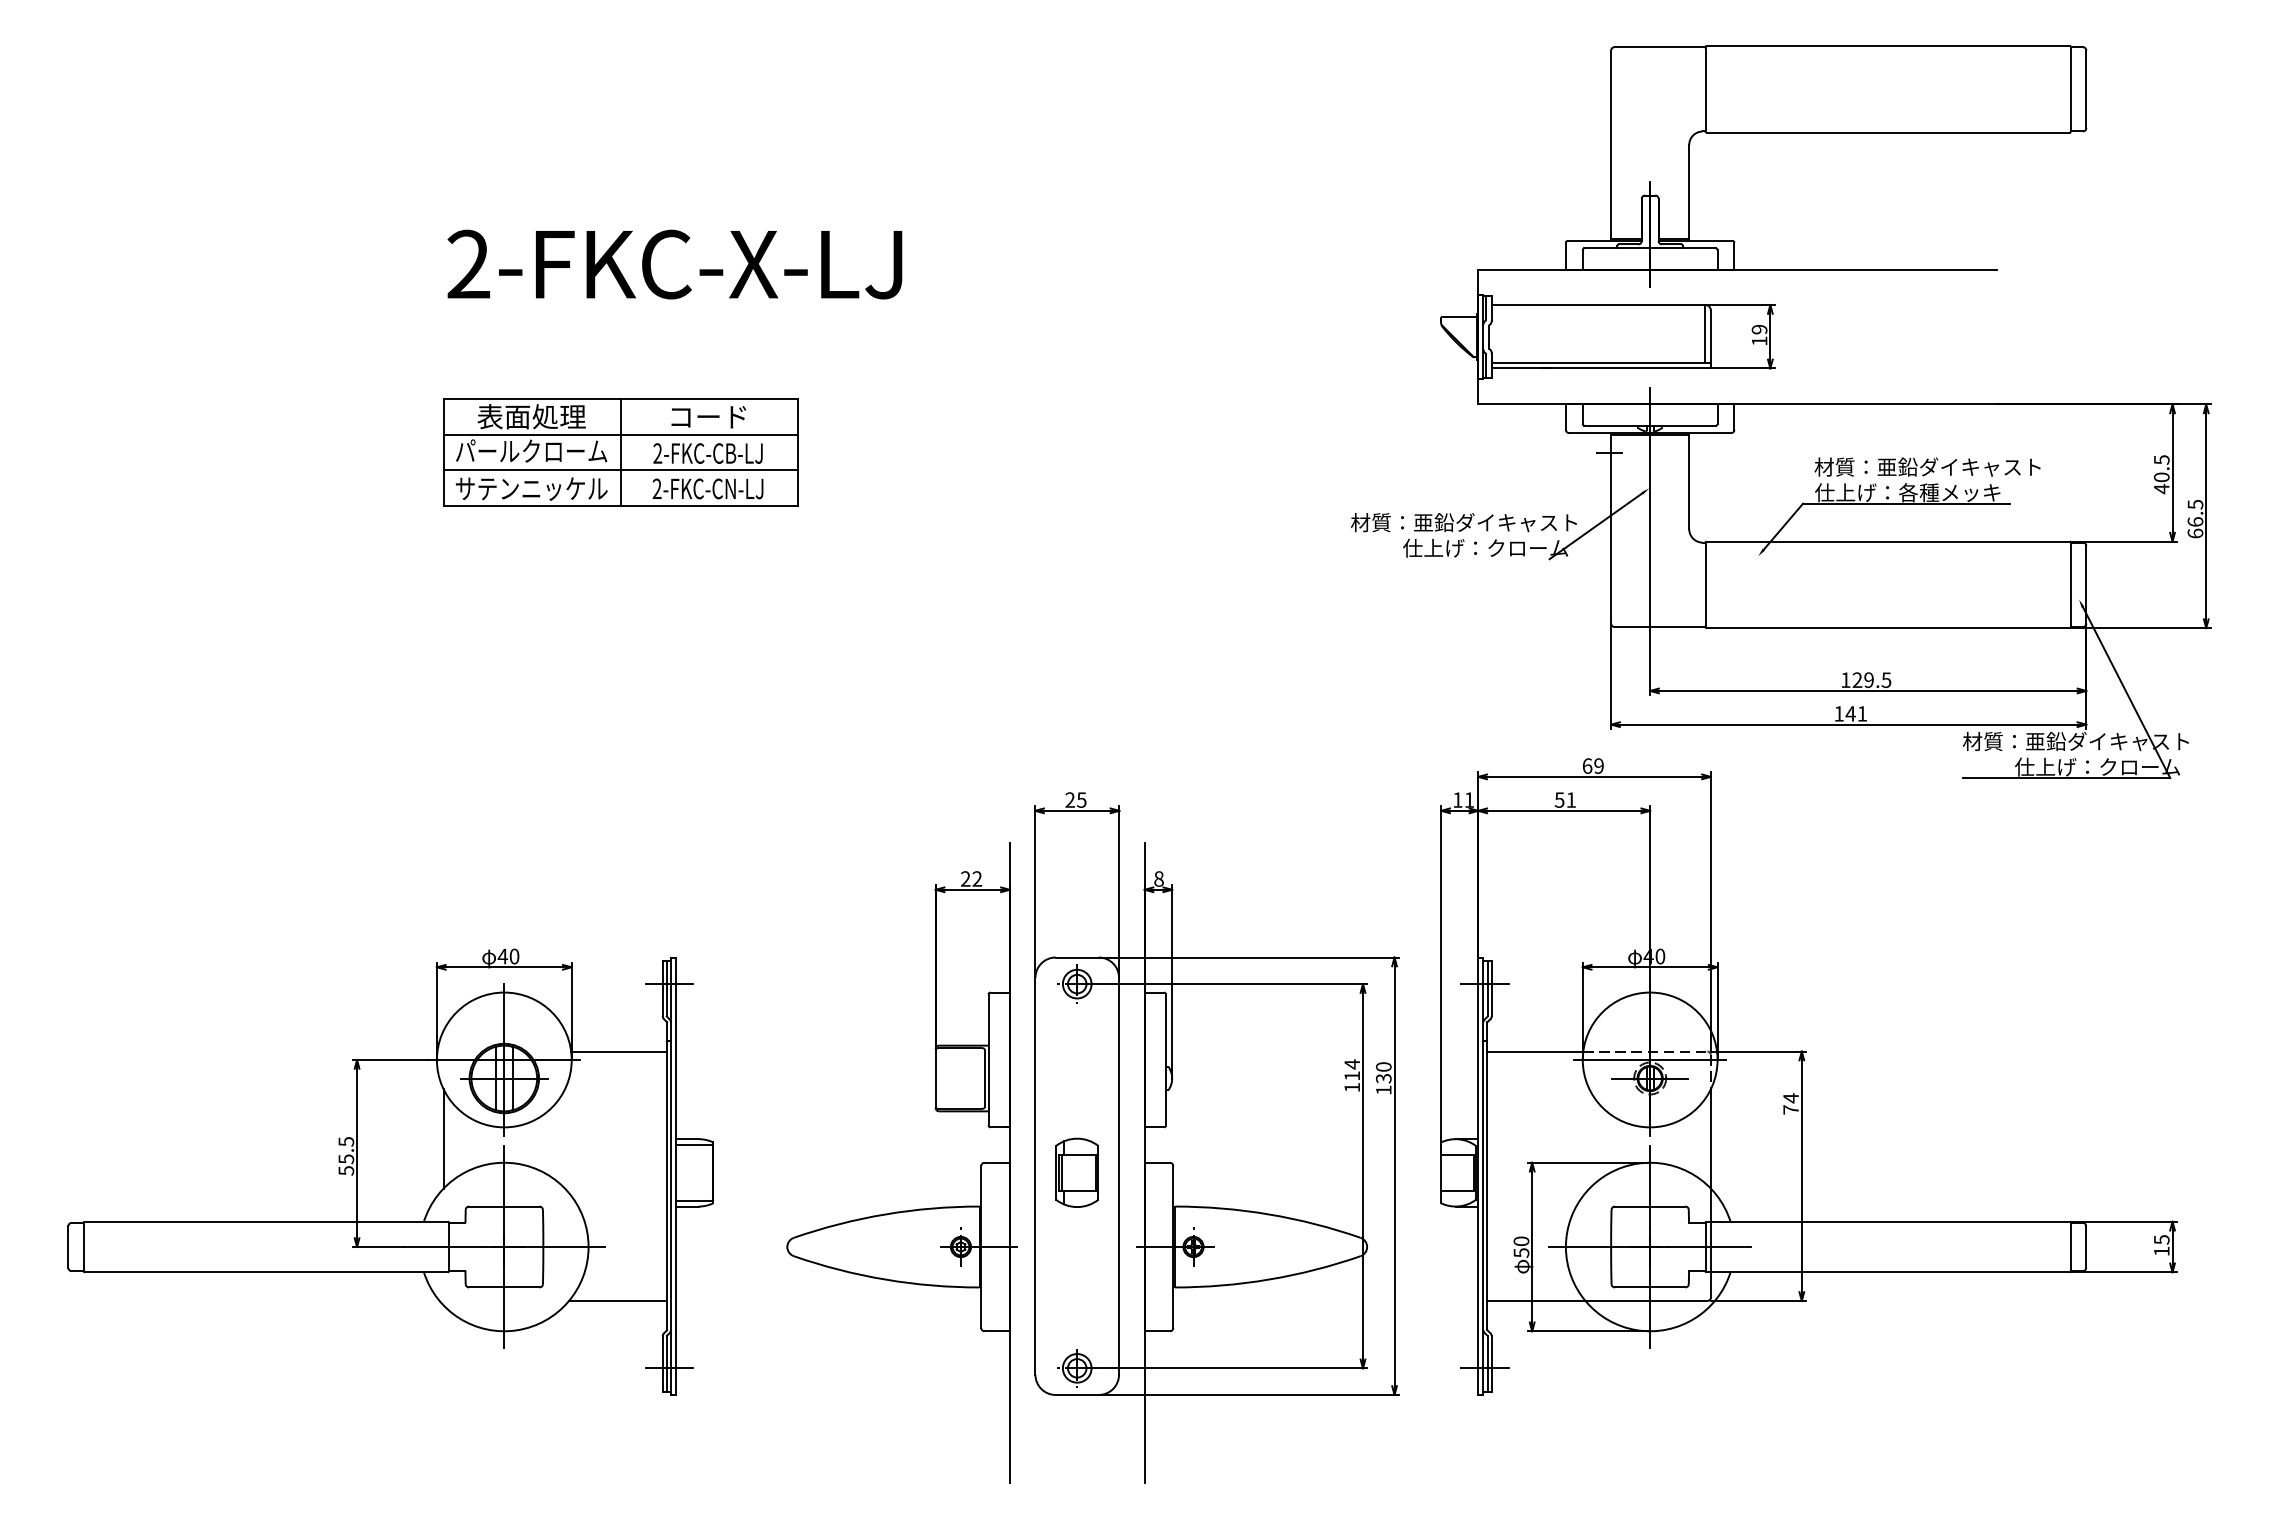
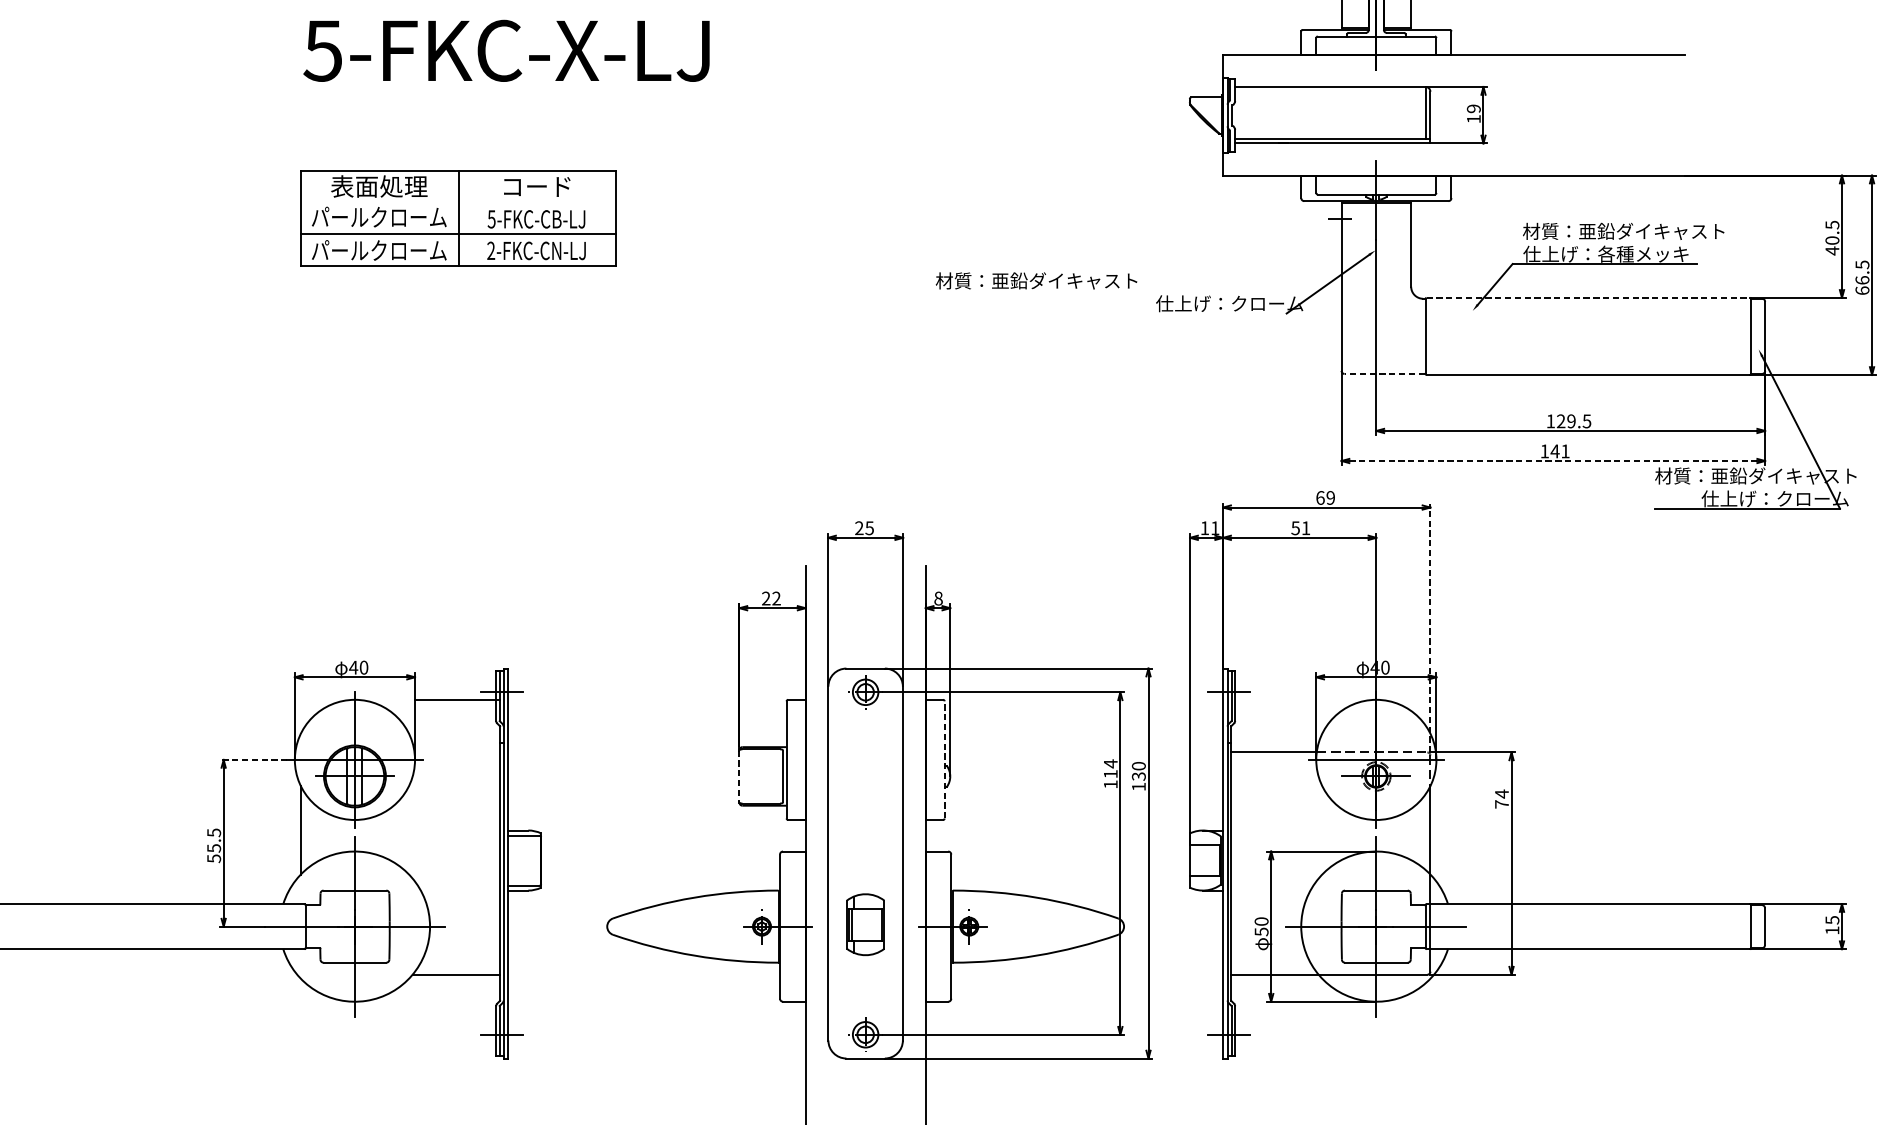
text: (468, 264) -> (323, 50), 2-FKC-X-LJ -> 5-FKC-X-LJ
line: (620, 434) -> (458, 202), removed
text: (657, 453) -> (491, 219), 2-FKC-CB-LJ -> 5-FKC-CB-LJ
text: (531, 488) -> (379, 250), サテンニッケル -> パールクローム
text: (1463, 522) -> (1036, 280), moved
line: (1888, 541) -> (1588, 297), solid -> dashed
line: (1659, 626) -> (1384, 373), solid -> dashed
line: (1848, 724) -> (1553, 460), solid -> dashed
line: (1710, 912) -> (1430, 628), solid -> dashed
line: (619, 1051) -> (457, 699), moved
line: (390, 1059) -> (253, 759), solid -> dashed
line: (1165, 1059) -> (944, 759), solid -> dashed
line: (935, 1079) -> (739, 777), solid -> dashed
part: (1076, 1172) -> (864, 924), moved

